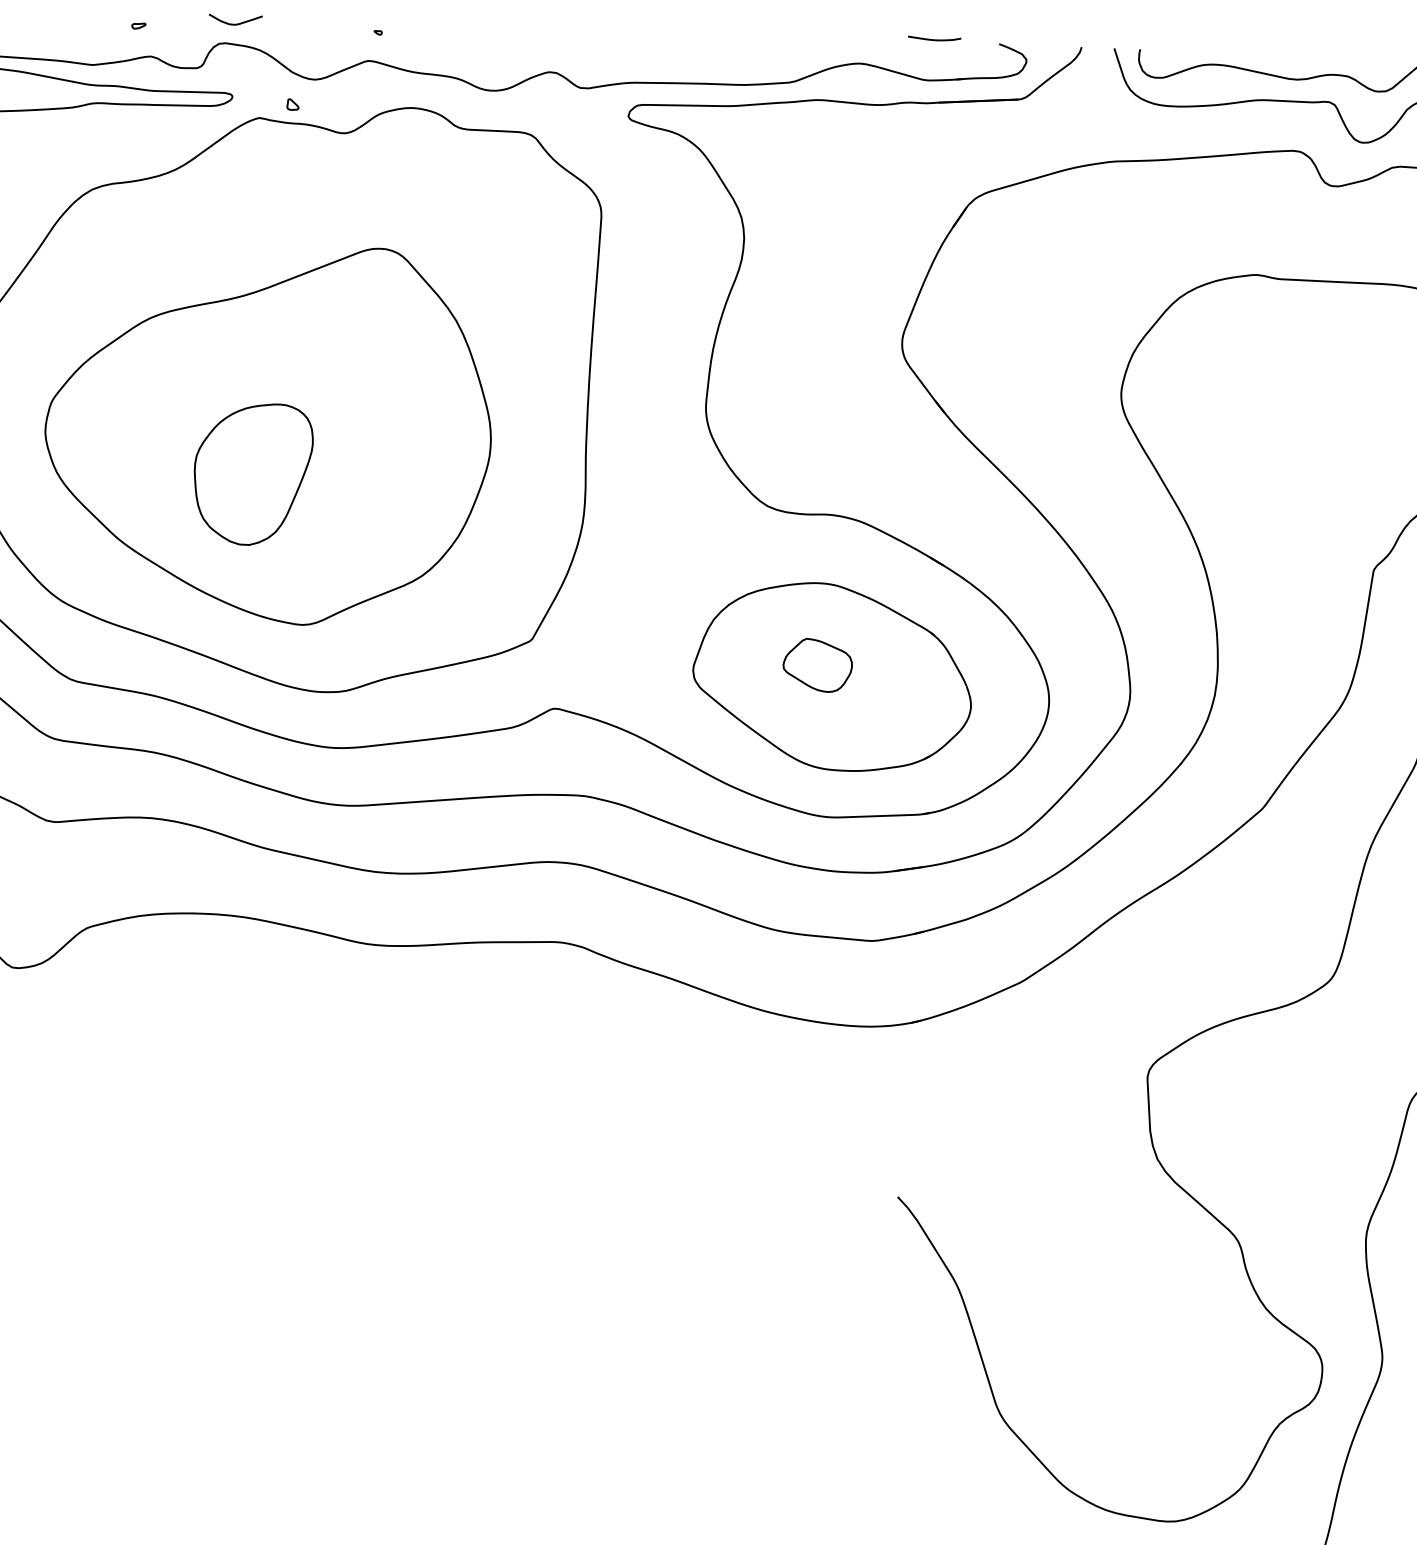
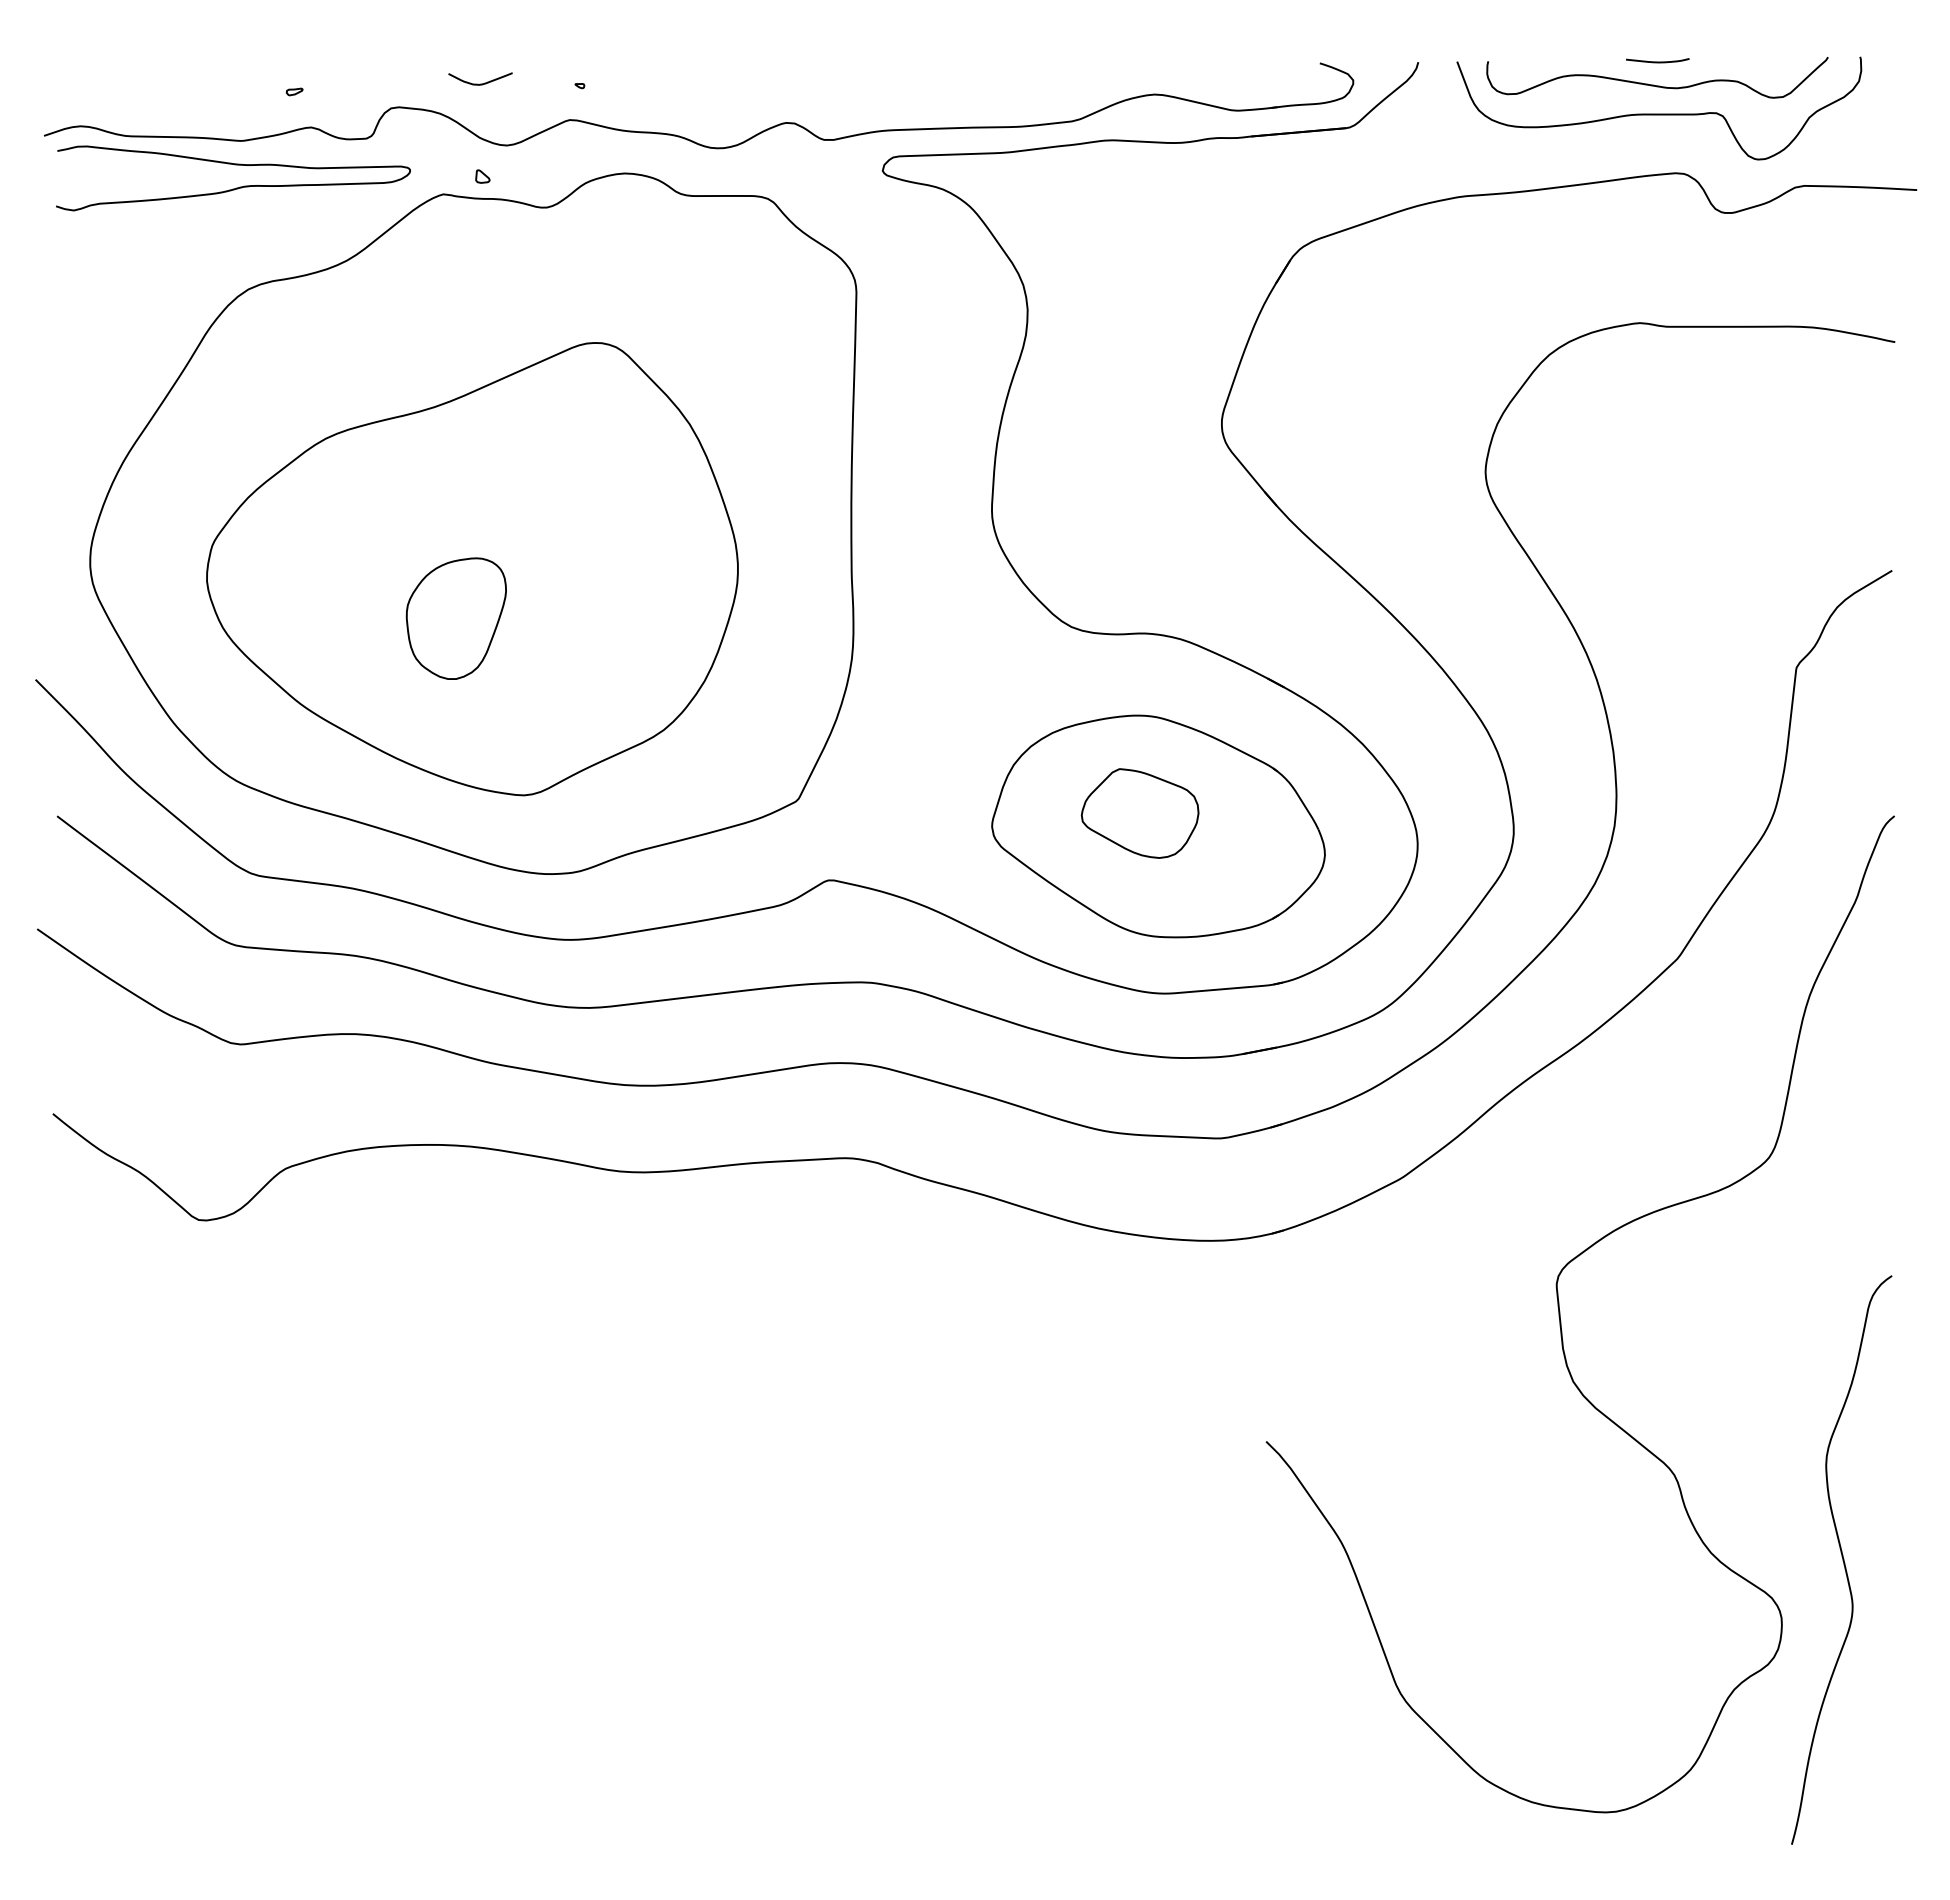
curve: (235, 23) -> (480, 83), moved
curve: (934, 39) -> (1657, 61), moved
part: (252, 473) -> (455, 618), size x0.71
part: (817, 665) -> (1139, 813), size x1.43

